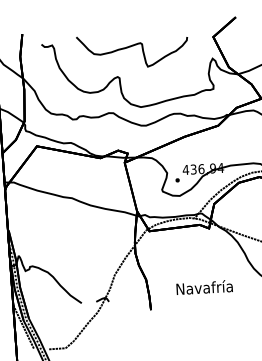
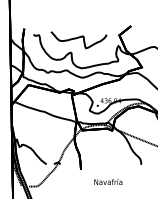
text: (204, 286) -> (108, 181), moved

